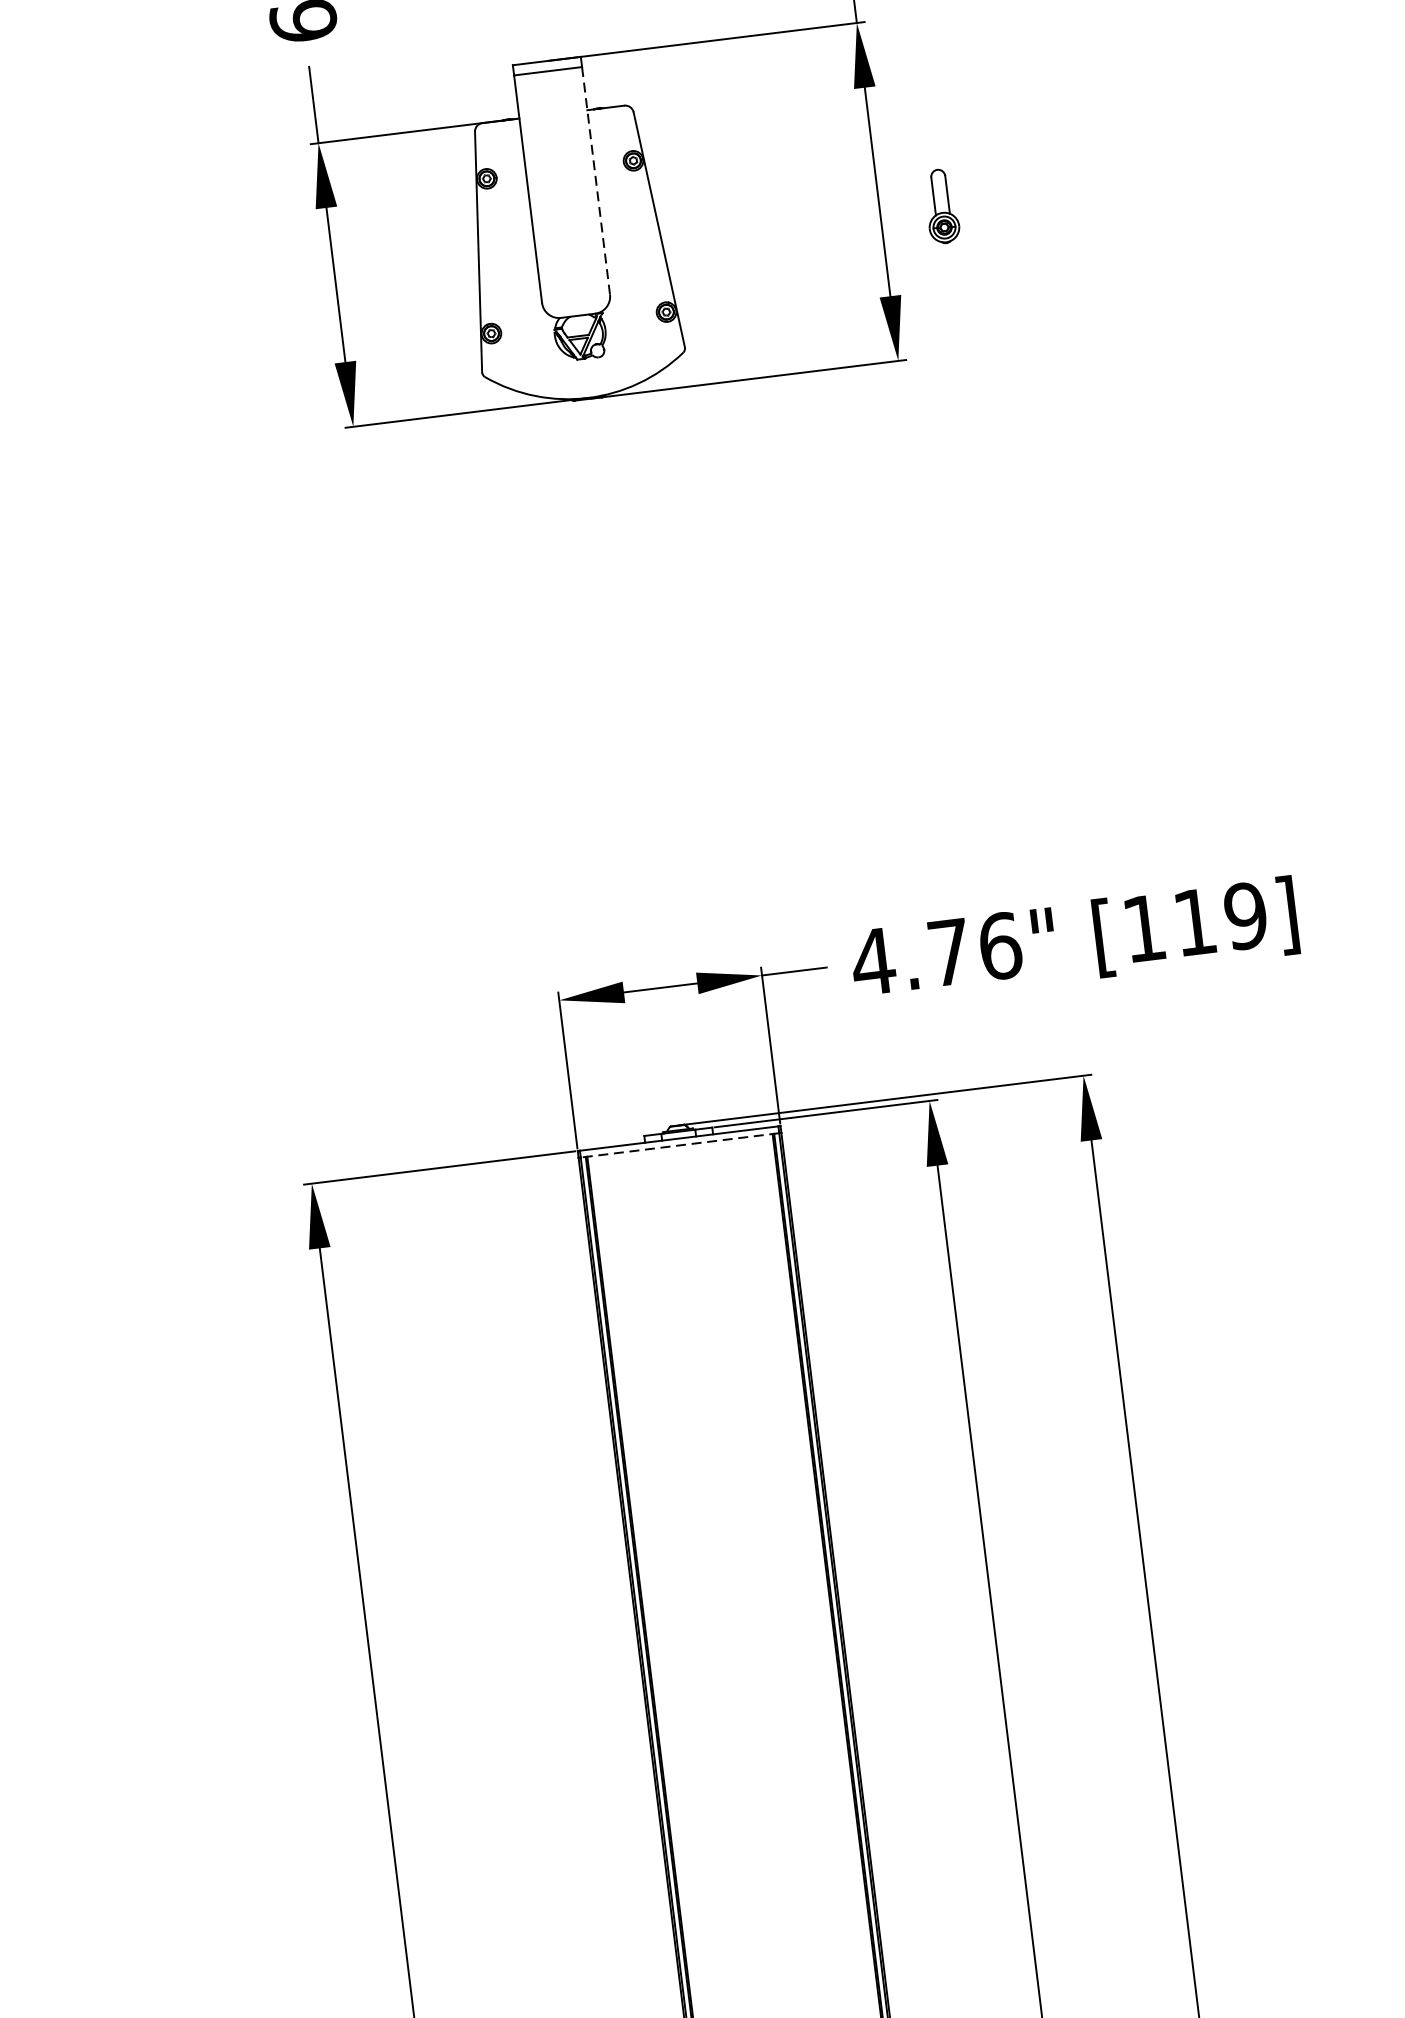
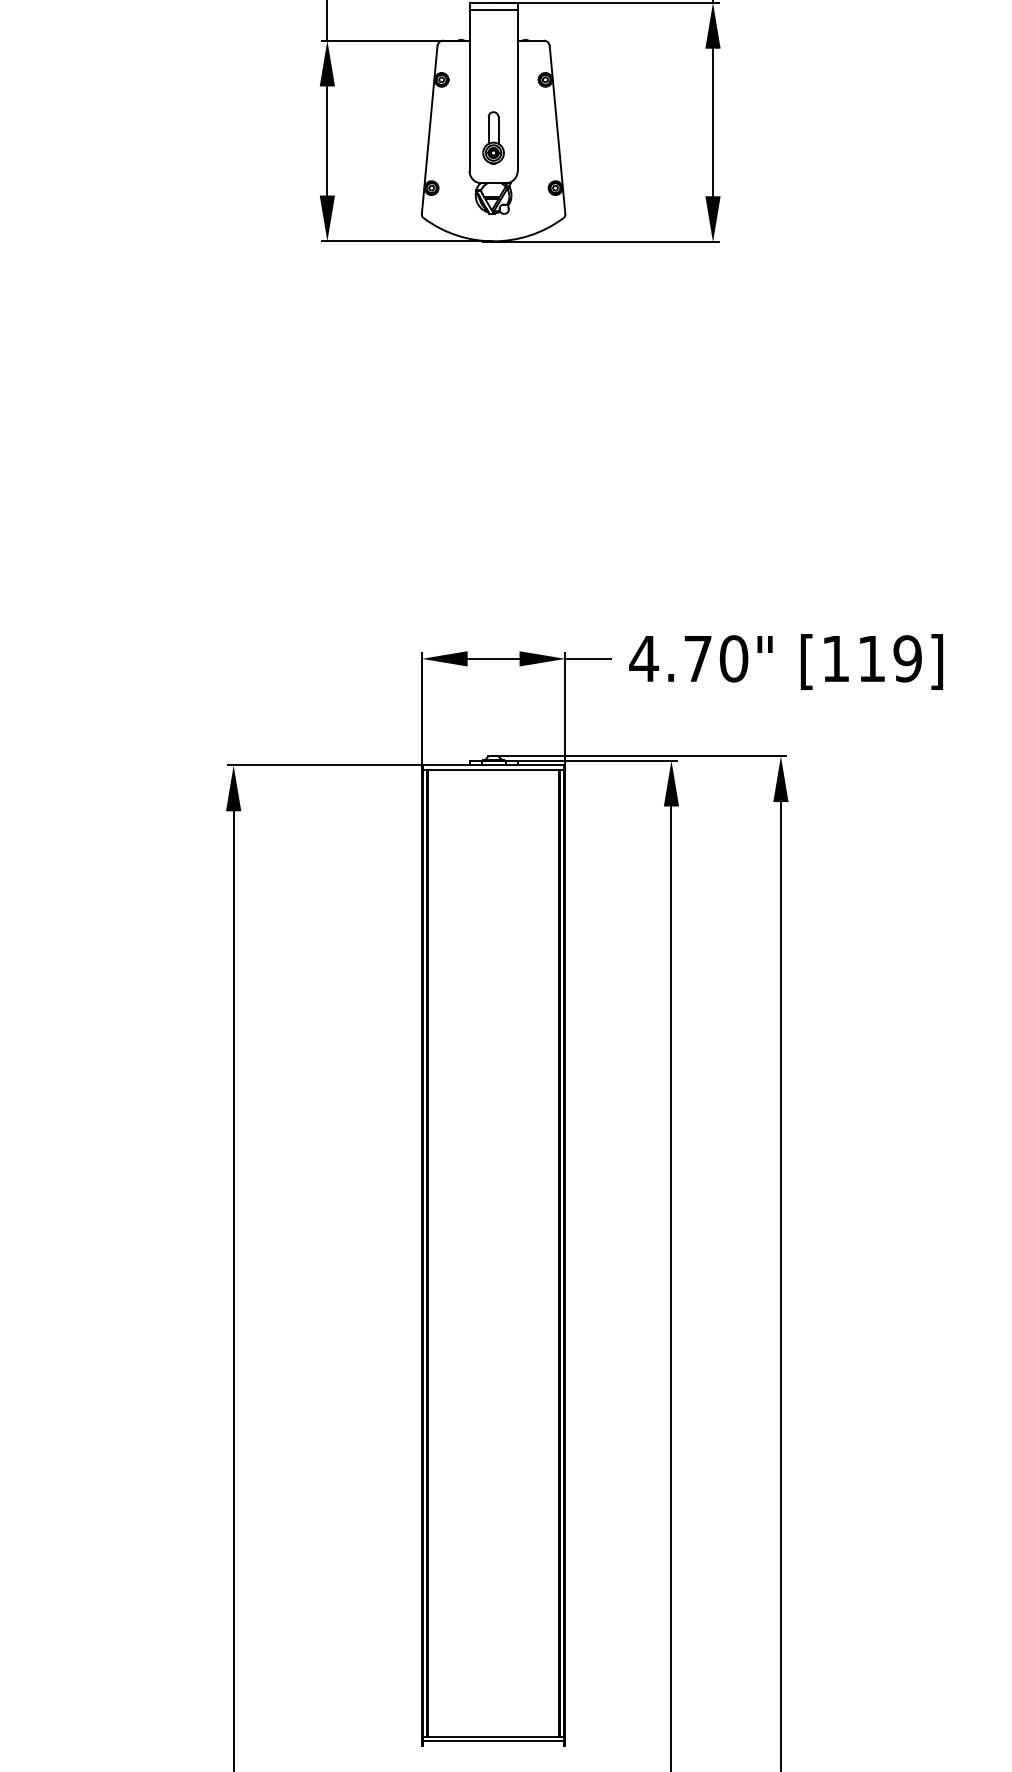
line: (595, 180) -> (517, 90), dashed -> solid
part: (941, 205) -> (493, 137), moved
text: (999, 945) -> (733, 658), 4.76" -> 4.70"
line: (679, 1145) -> (493, 770), dashed -> solid

